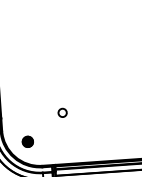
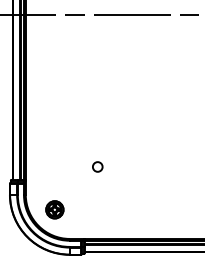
circle: (62, 112) -> (97, 166), moved
part: (27, 141) -> (54, 209), size x1.43

